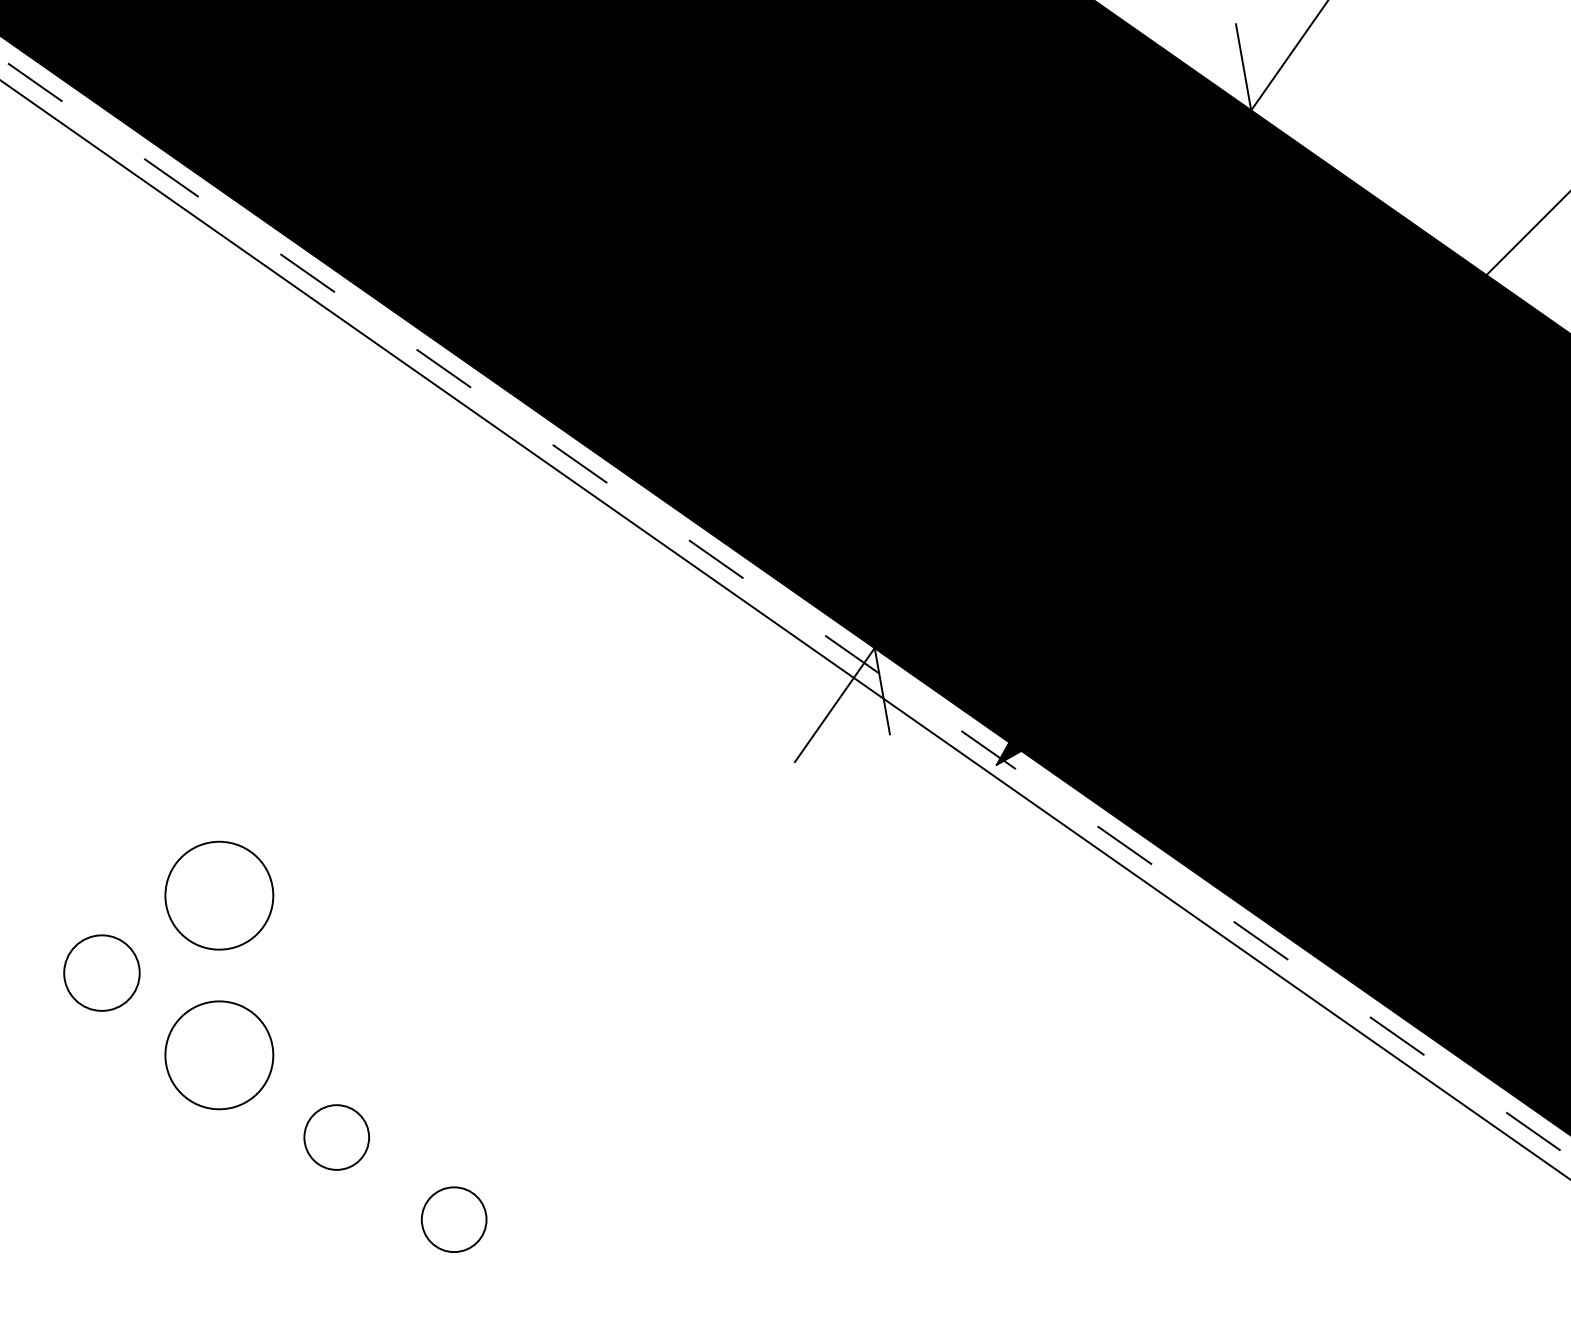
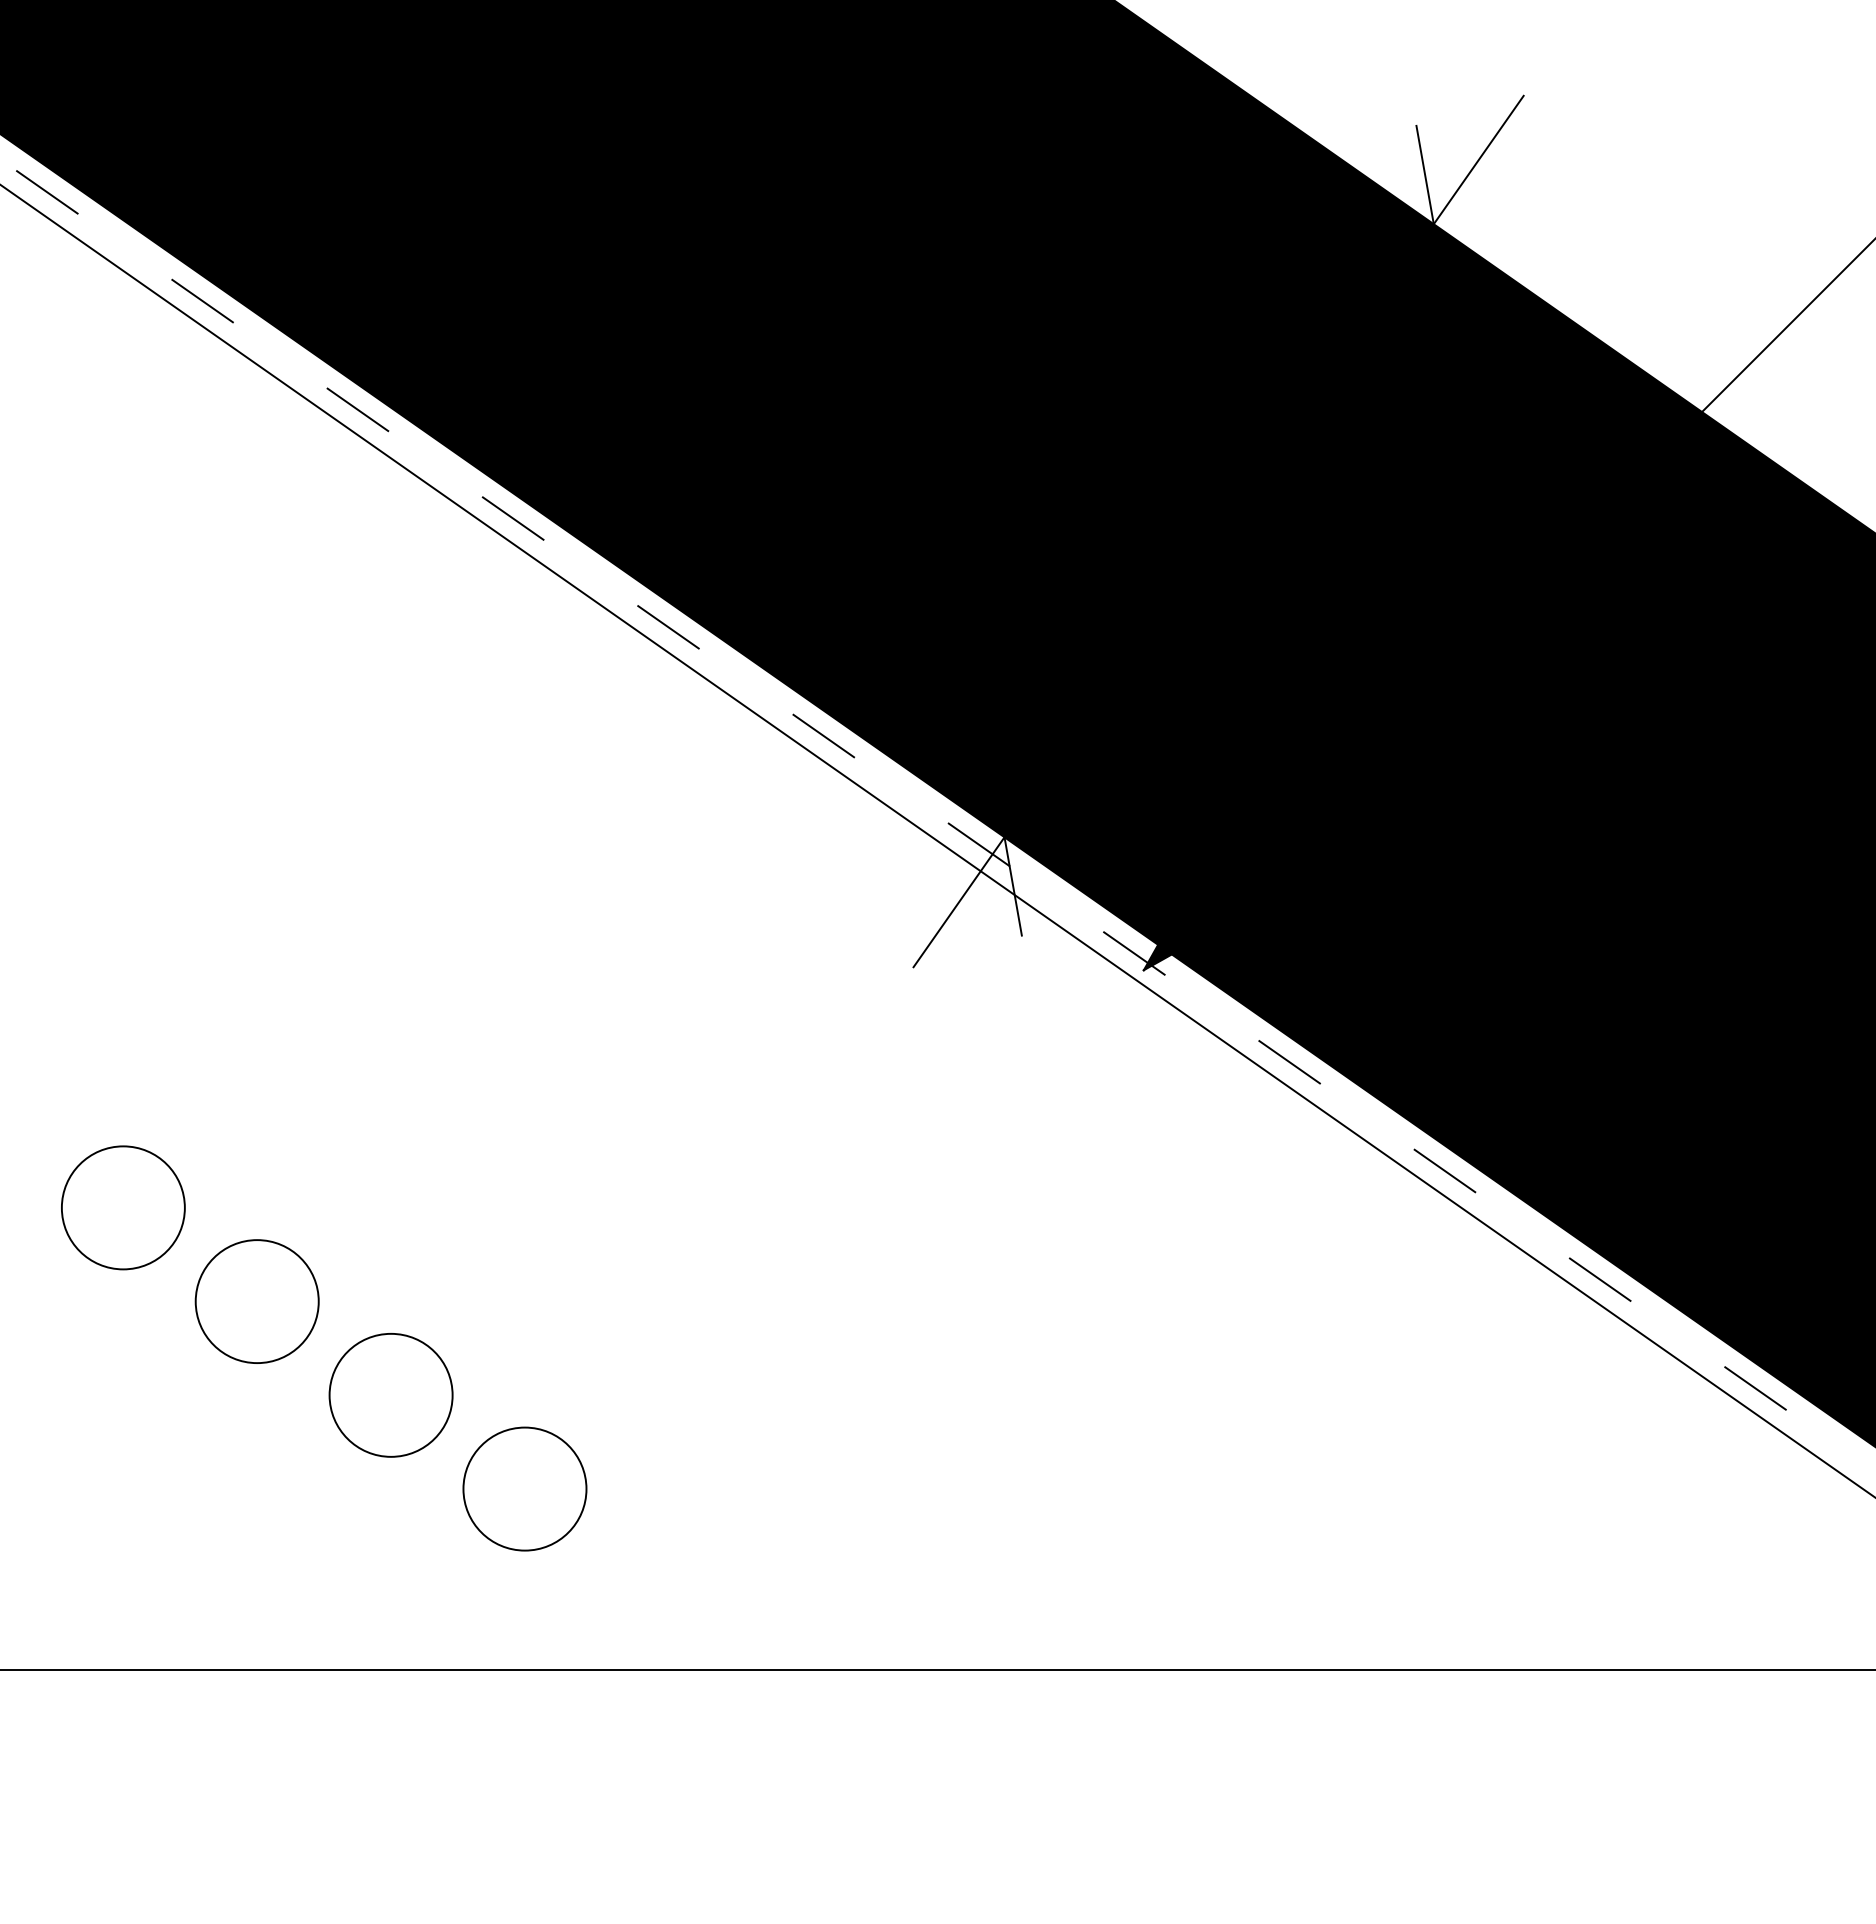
circle: (218, 895) -> (256, 1119), removed
circle: (101, 972) -> (122, 1207), size x1.43
circle: (336, 1136) -> (390, 1394), size x1.67
circle: (453, 1219) -> (524, 1488), size x1.67

